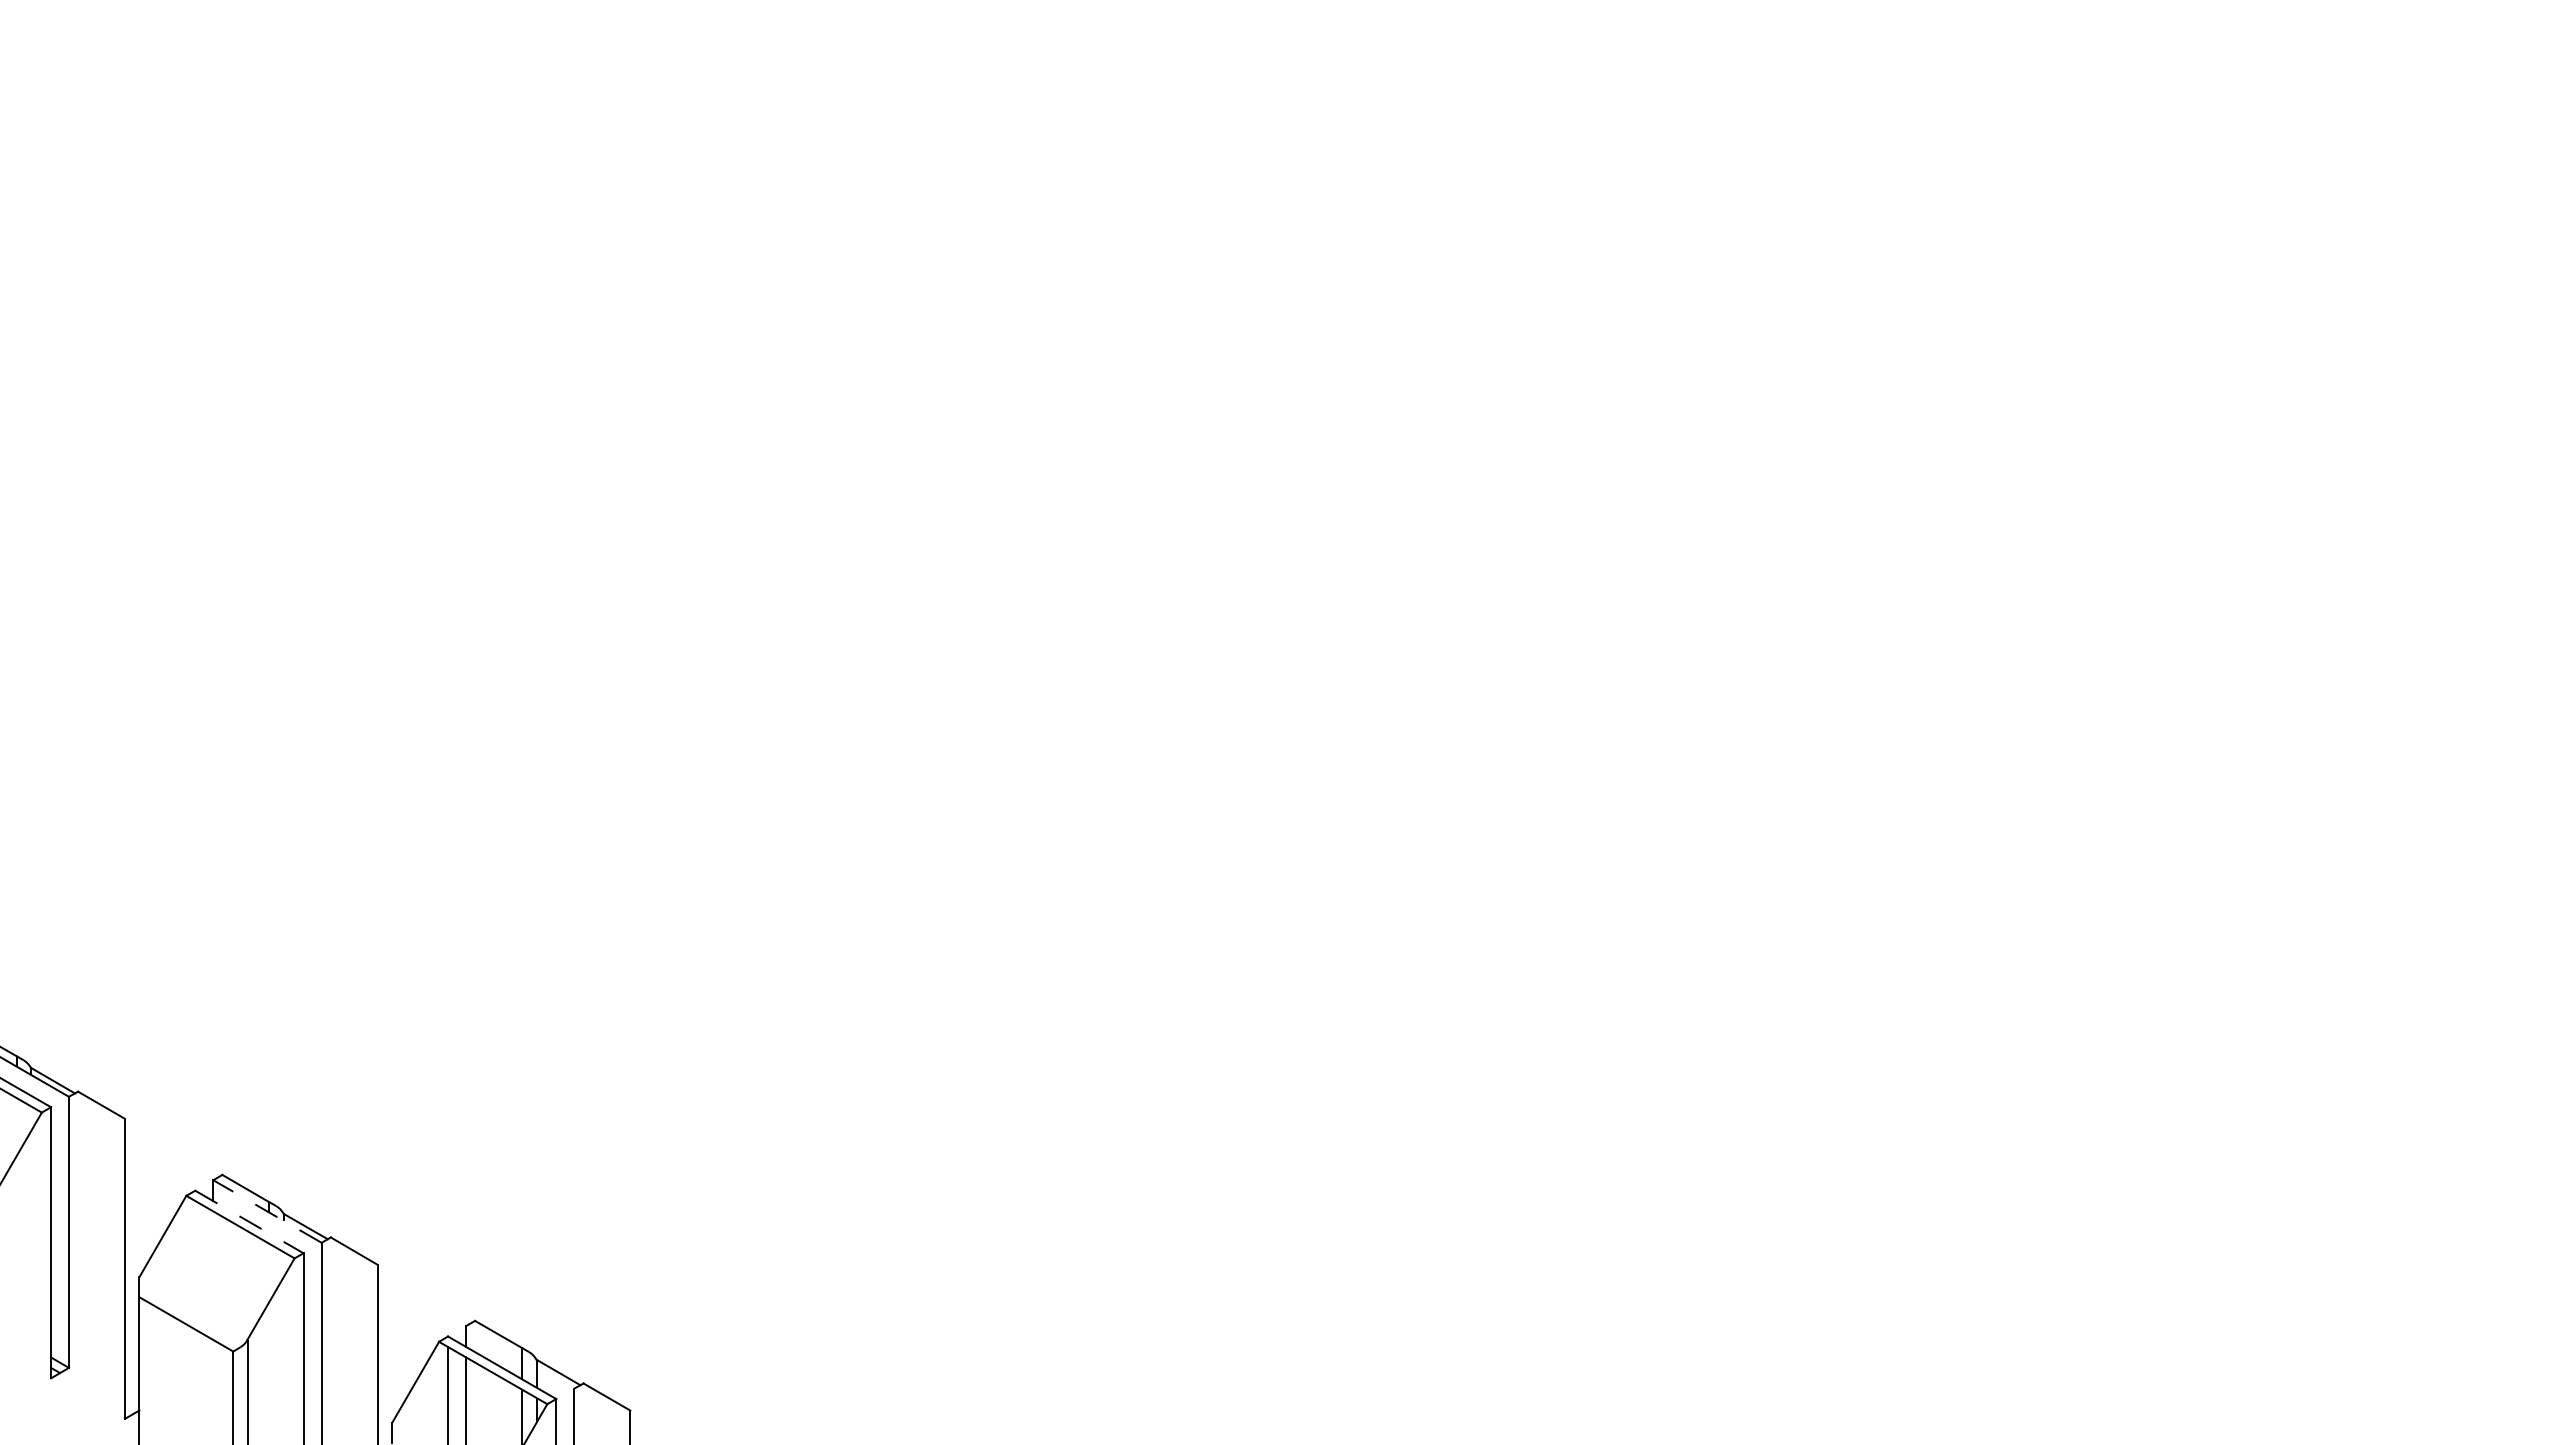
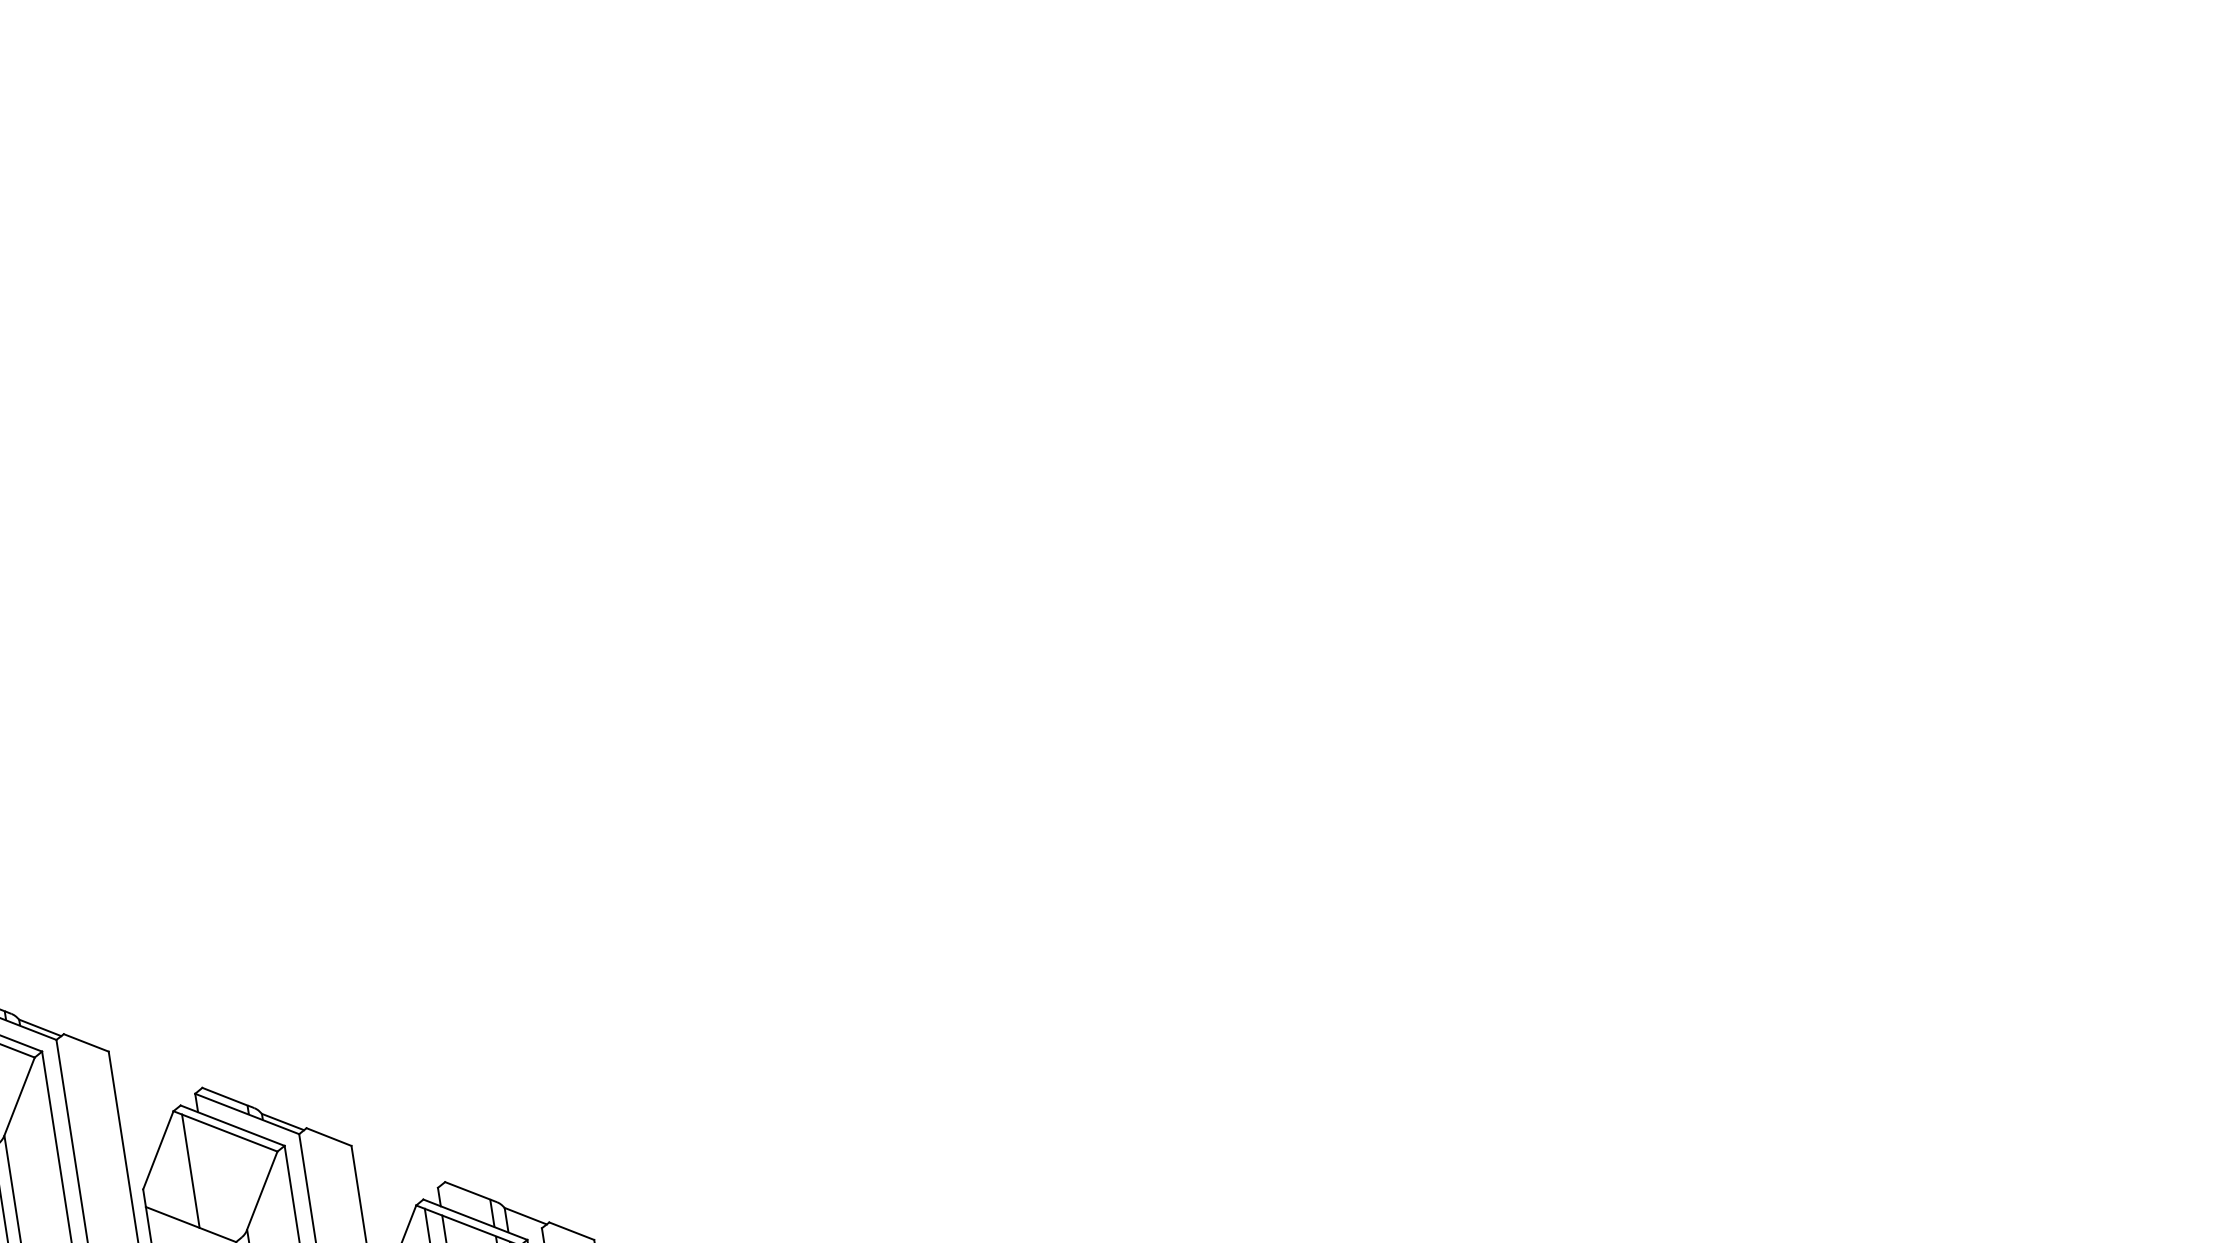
line: (267, 1211) -> (247, 1113), dashed -> solid
line: (249, 1222) -> (232, 1126), dashed -> solid
line: (195, 1264) -> (190, 1170), added

